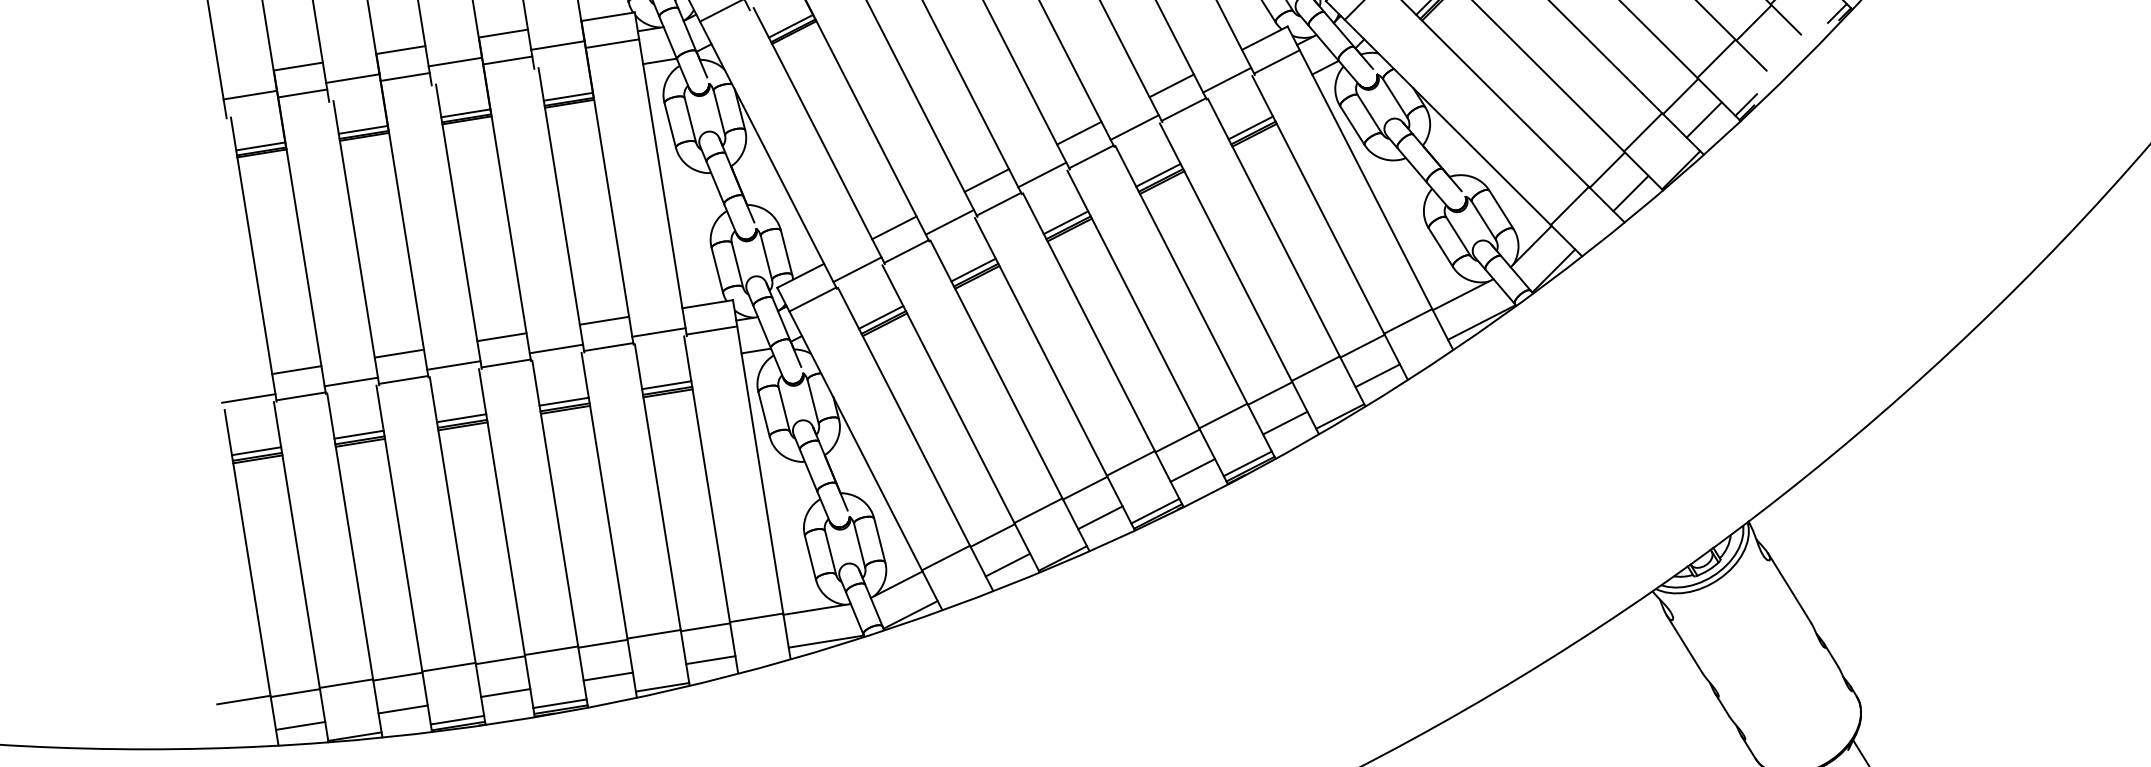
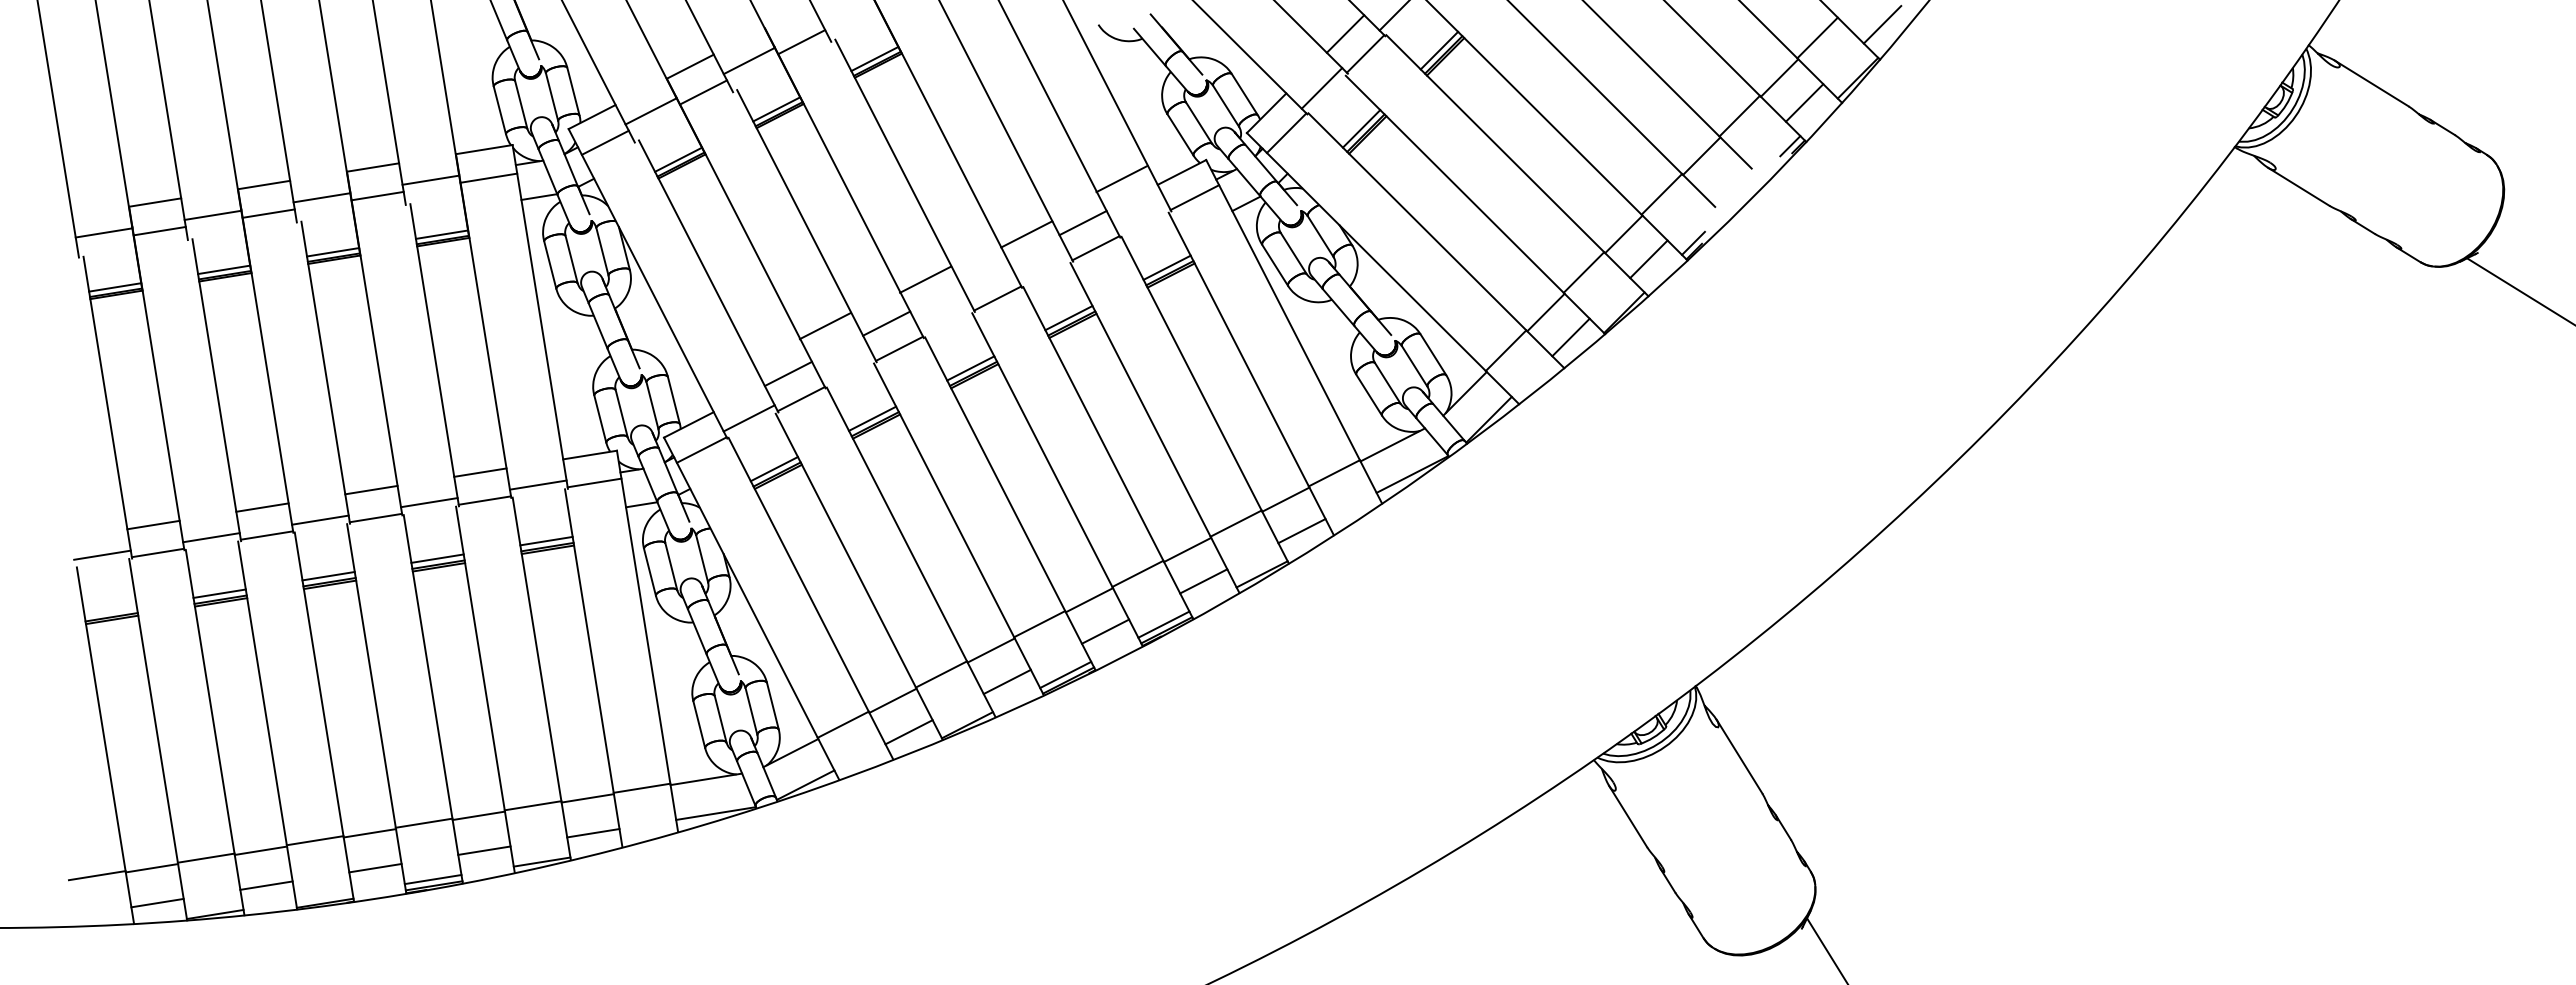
line: (1226, 79) -> (1121, 178), moved
line: (1134, 127) -> (1026, 234), moved
line: (1078, 133) -> (984, 273), removed
line: (1042, 174) -> (925, 279), moved
line: (949, 221) -> (824, 325), moved
line: (256, 451) -> (110, 611), removed
line: (456, 719) -> (323, 896), removed

